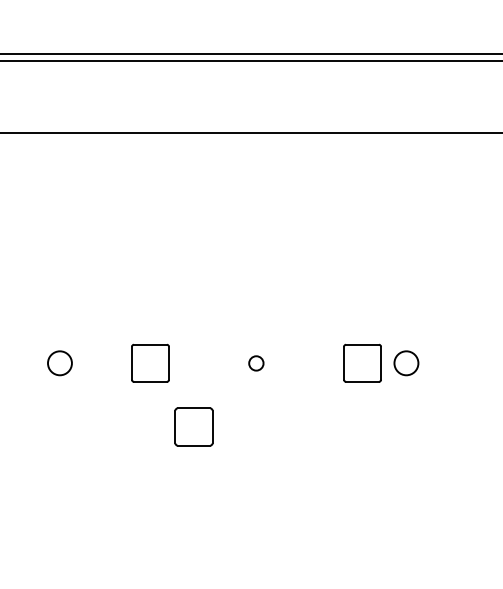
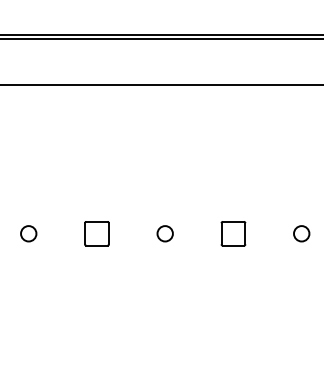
circle: (59, 362) -> (28, 233), moved
circle: (255, 362) -> (164, 233), size x1.67
circle: (406, 362) -> (301, 233), moved
part: (193, 426) -> (124, 274), removed

